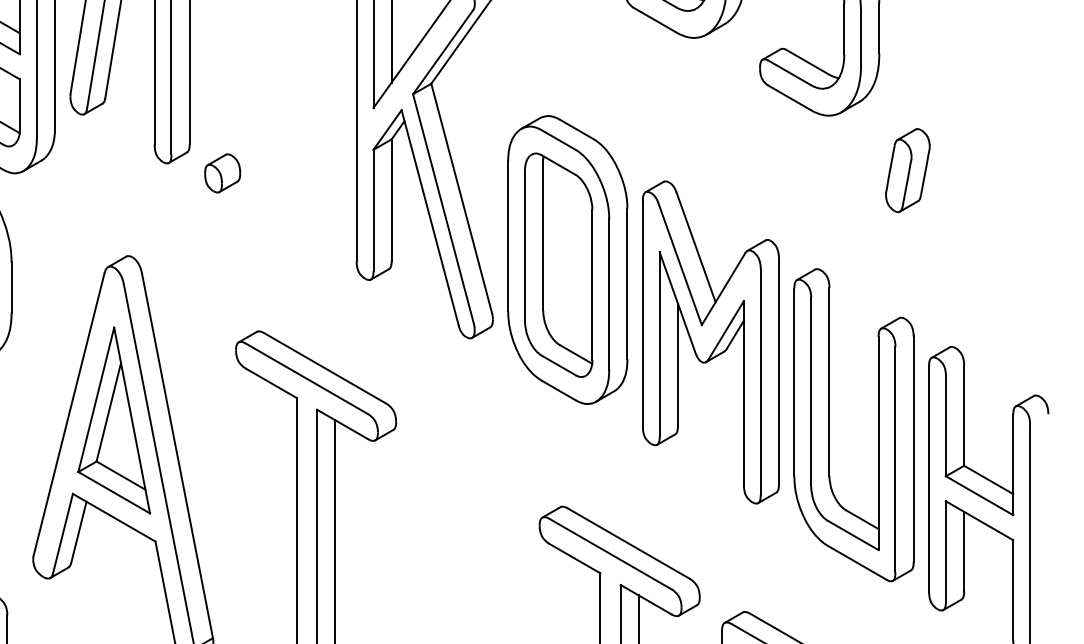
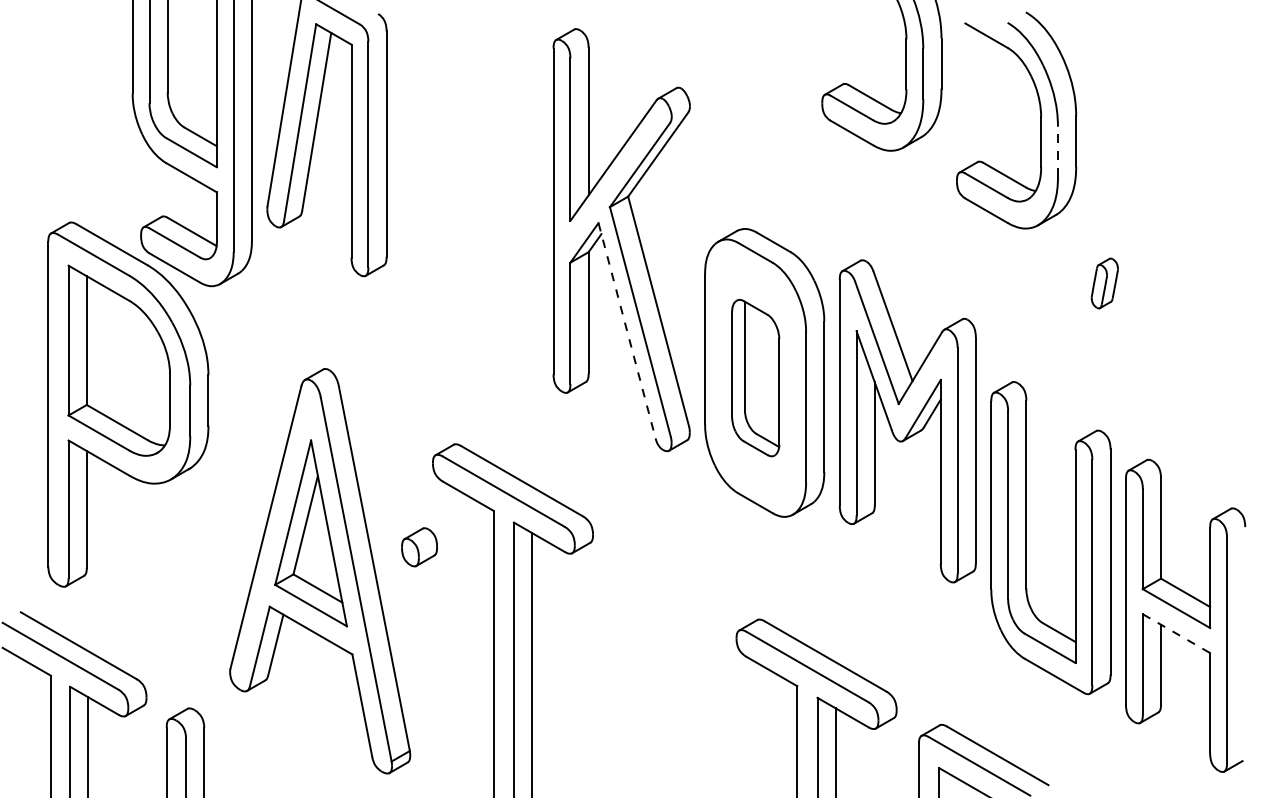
line: (860, 38) -> (1057, 151), solid -> dashed
part: (907, 170) -> (1104, 283), size x0.6
part: (222, 173) -> (419, 547), moved
line: (430, 218) -> (627, 331), solid -> dashed
part: (558, 264) -> (755, 377), size x0.7
part: (710, 342) -> (907, 421), moved
line: (979, 520) -> (1176, 633), solid -> dashed

